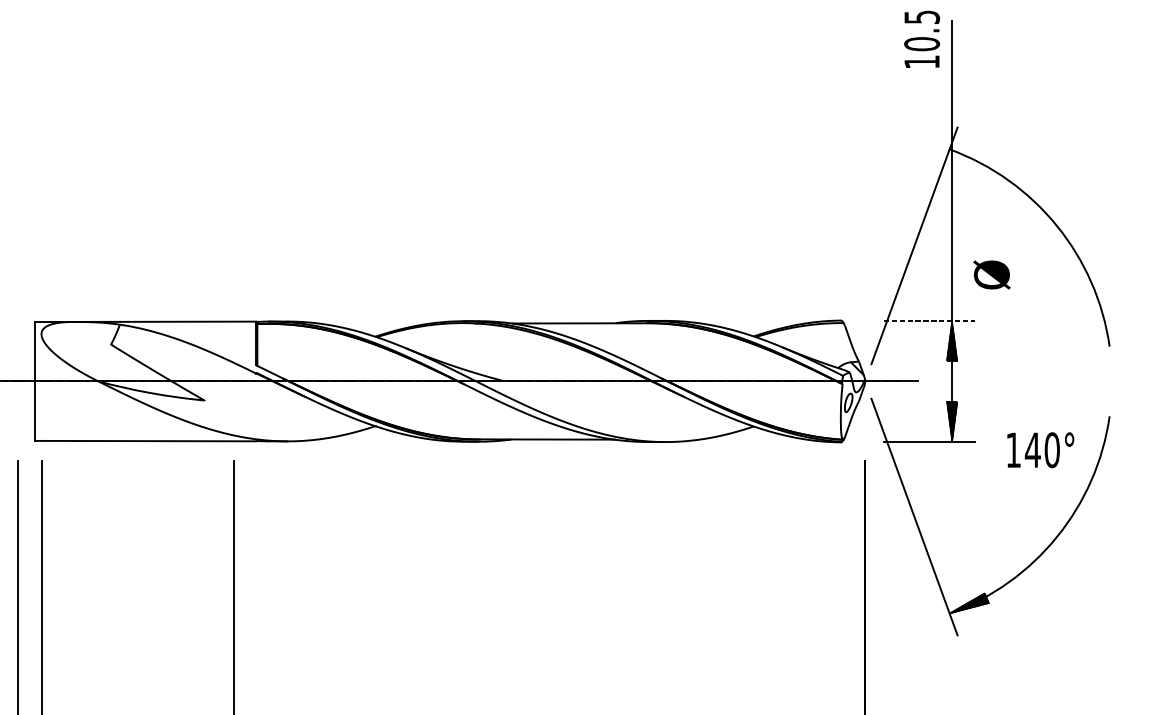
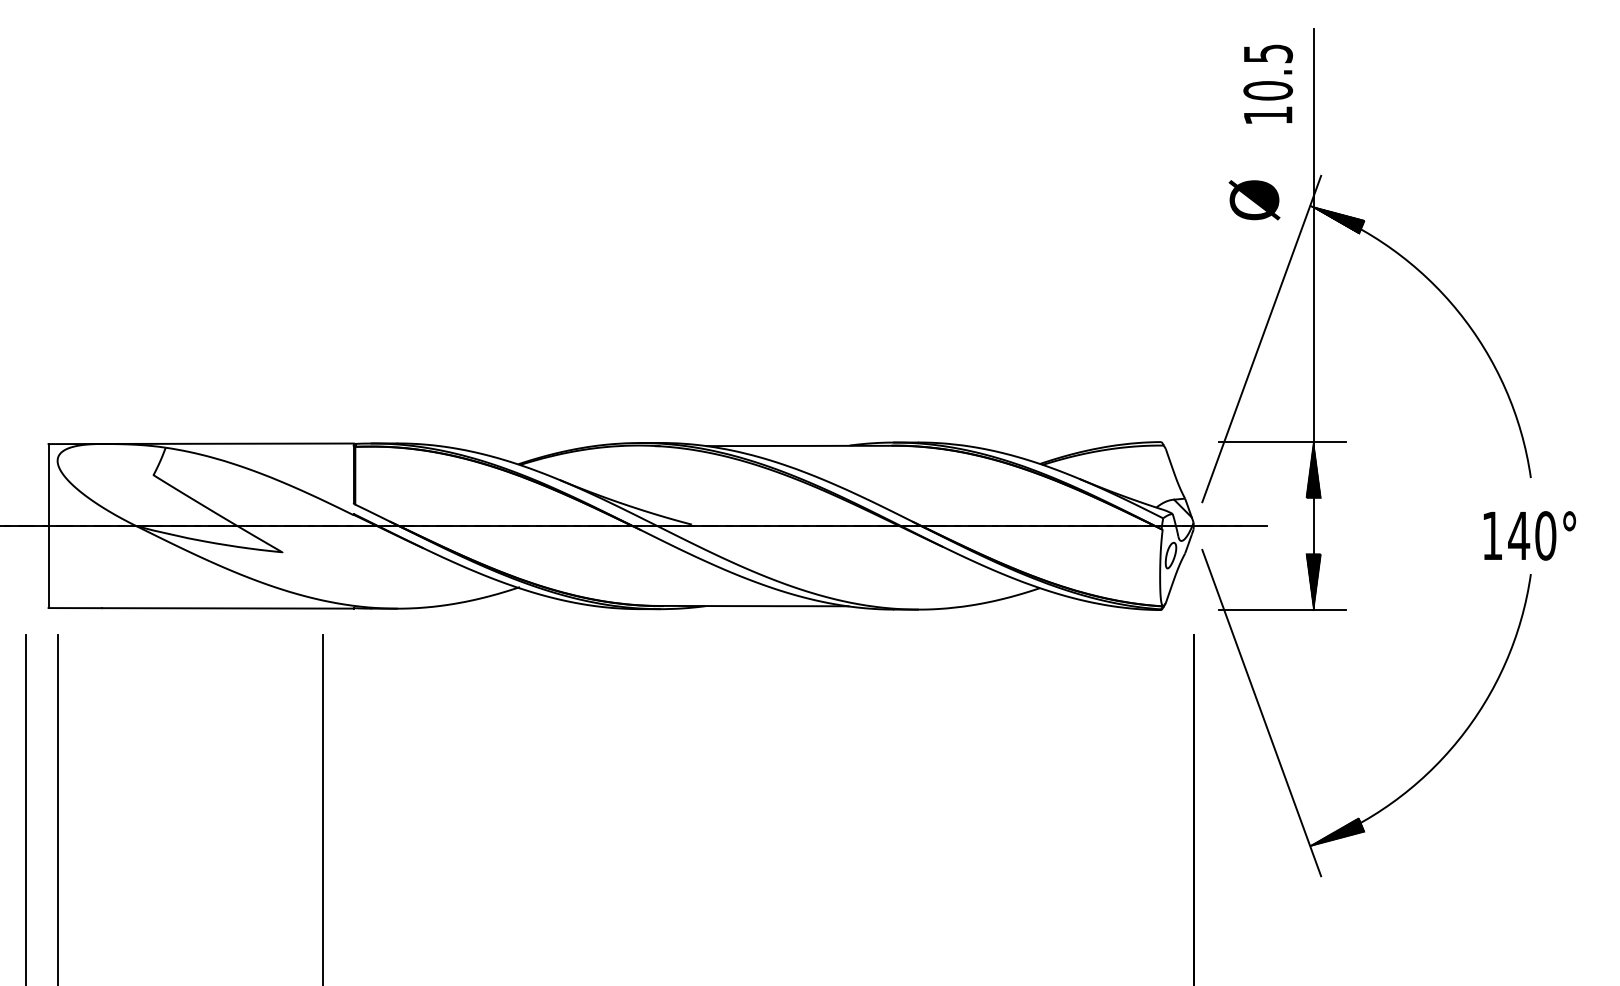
text: (921, 38) -> (1267, 83), moved
hatch: (969, 159) -> (1337, 220), added
text: (991, 275) -> (1254, 200), moved
line: (929, 320) -> (1282, 442), dashed -> solid
text: (1040, 449) -> (1529, 535), moved

